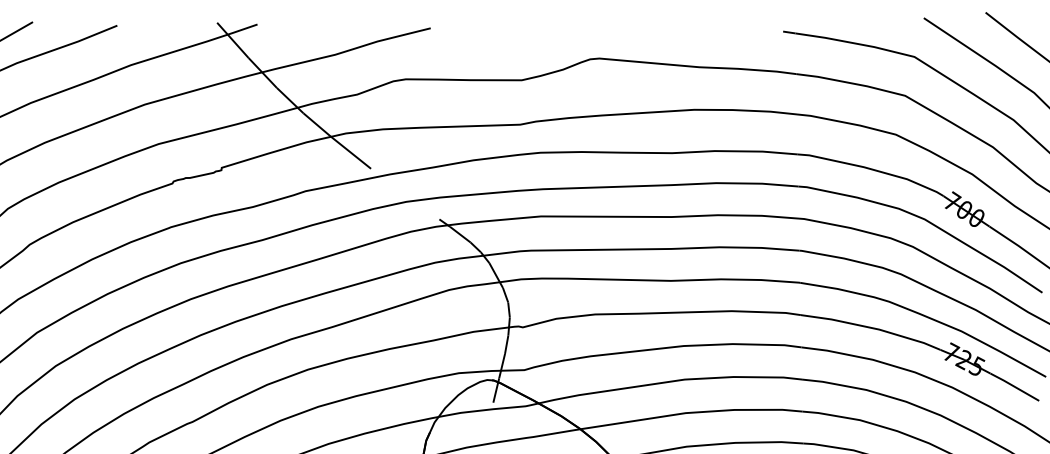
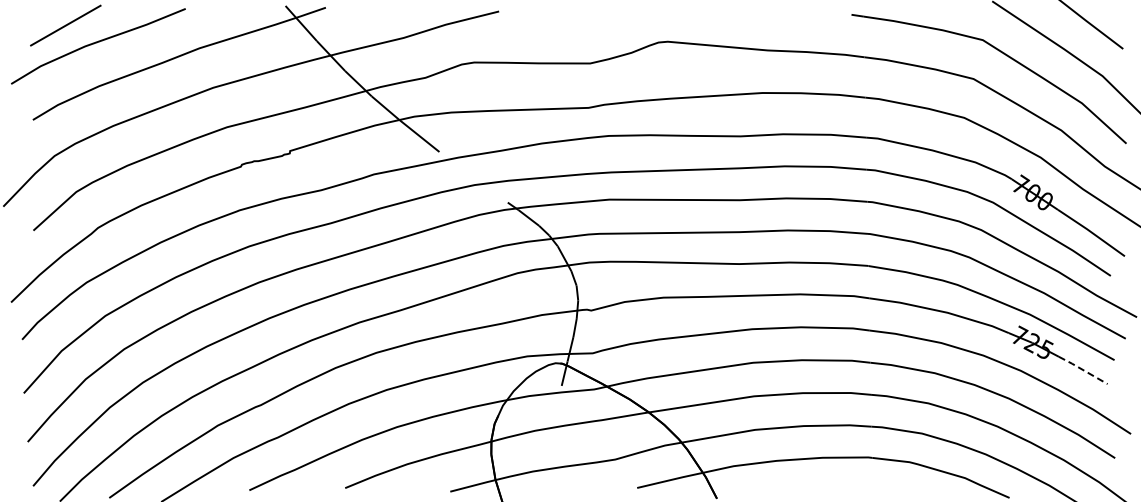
line: (1015, 387) -> (1083, 370), solid -> dashed

